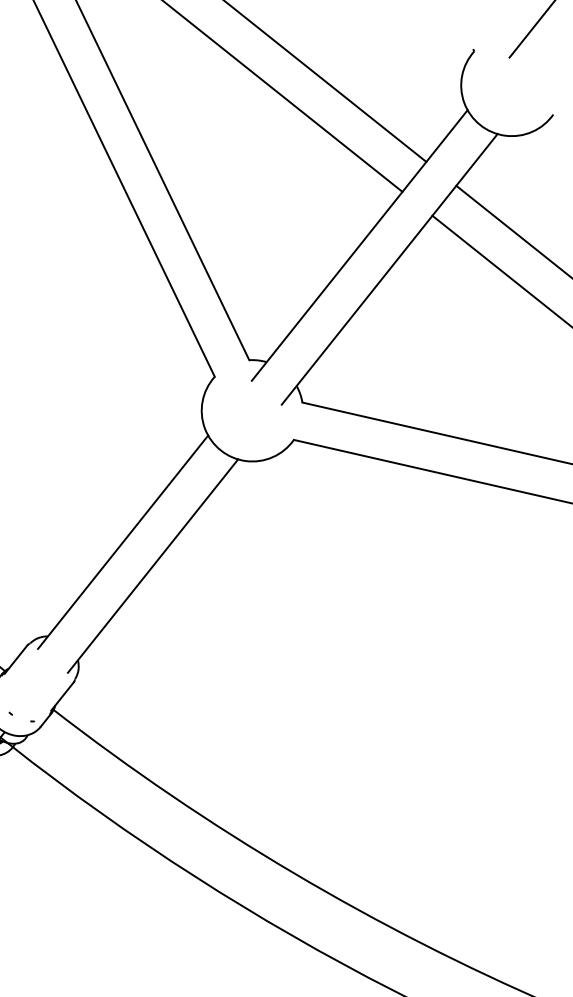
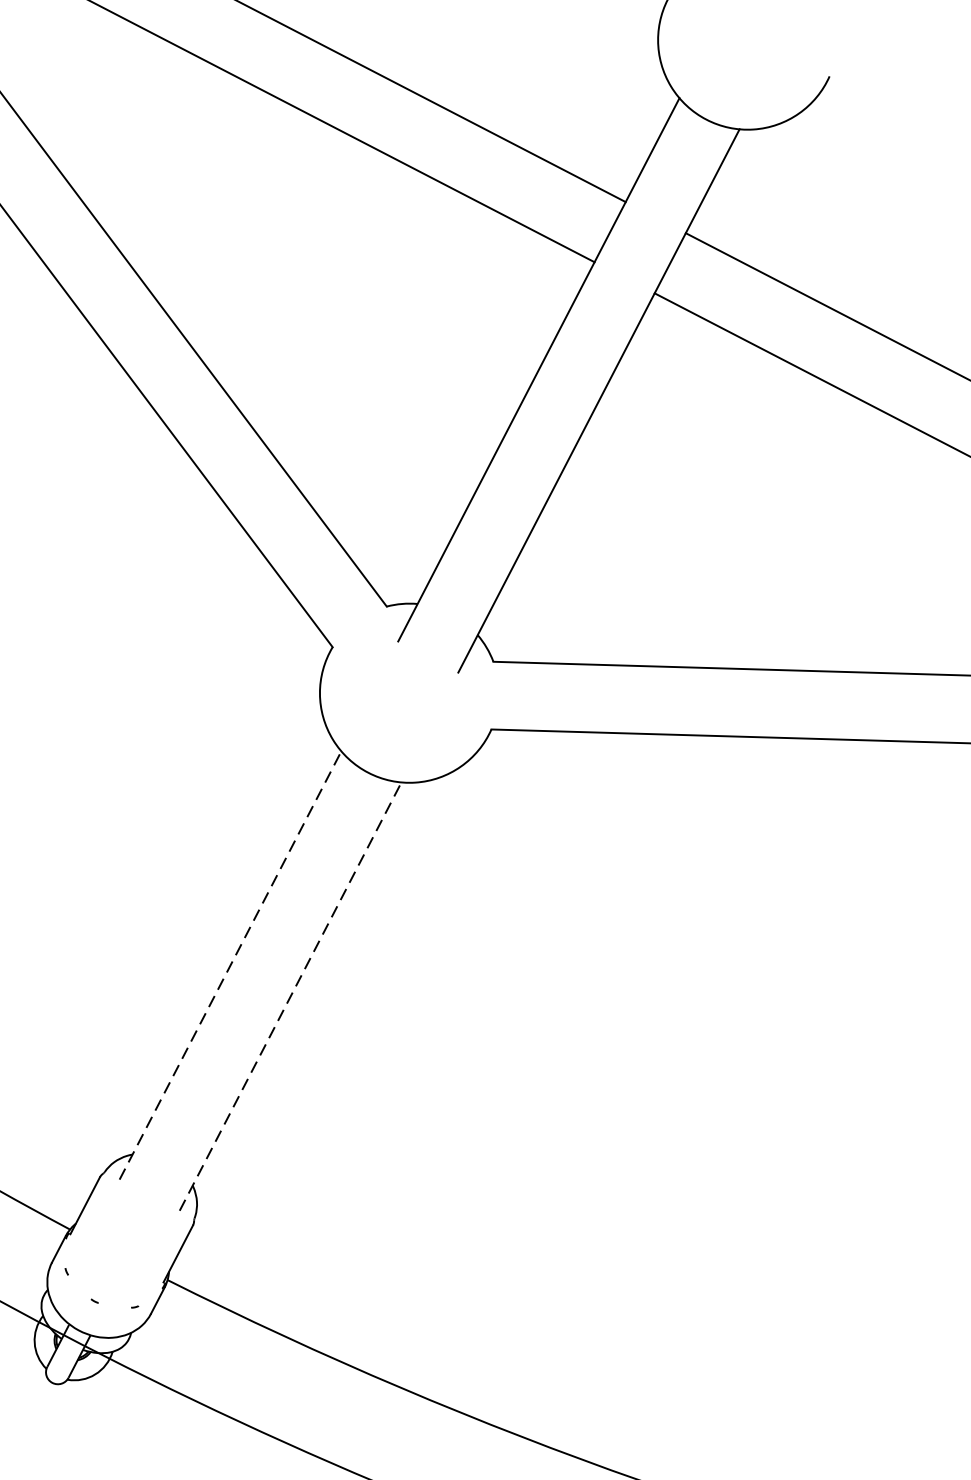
line: (123, 541) -> (230, 964), solid -> dashed
line: (153, 565) -> (291, 995), solid -> dashed

